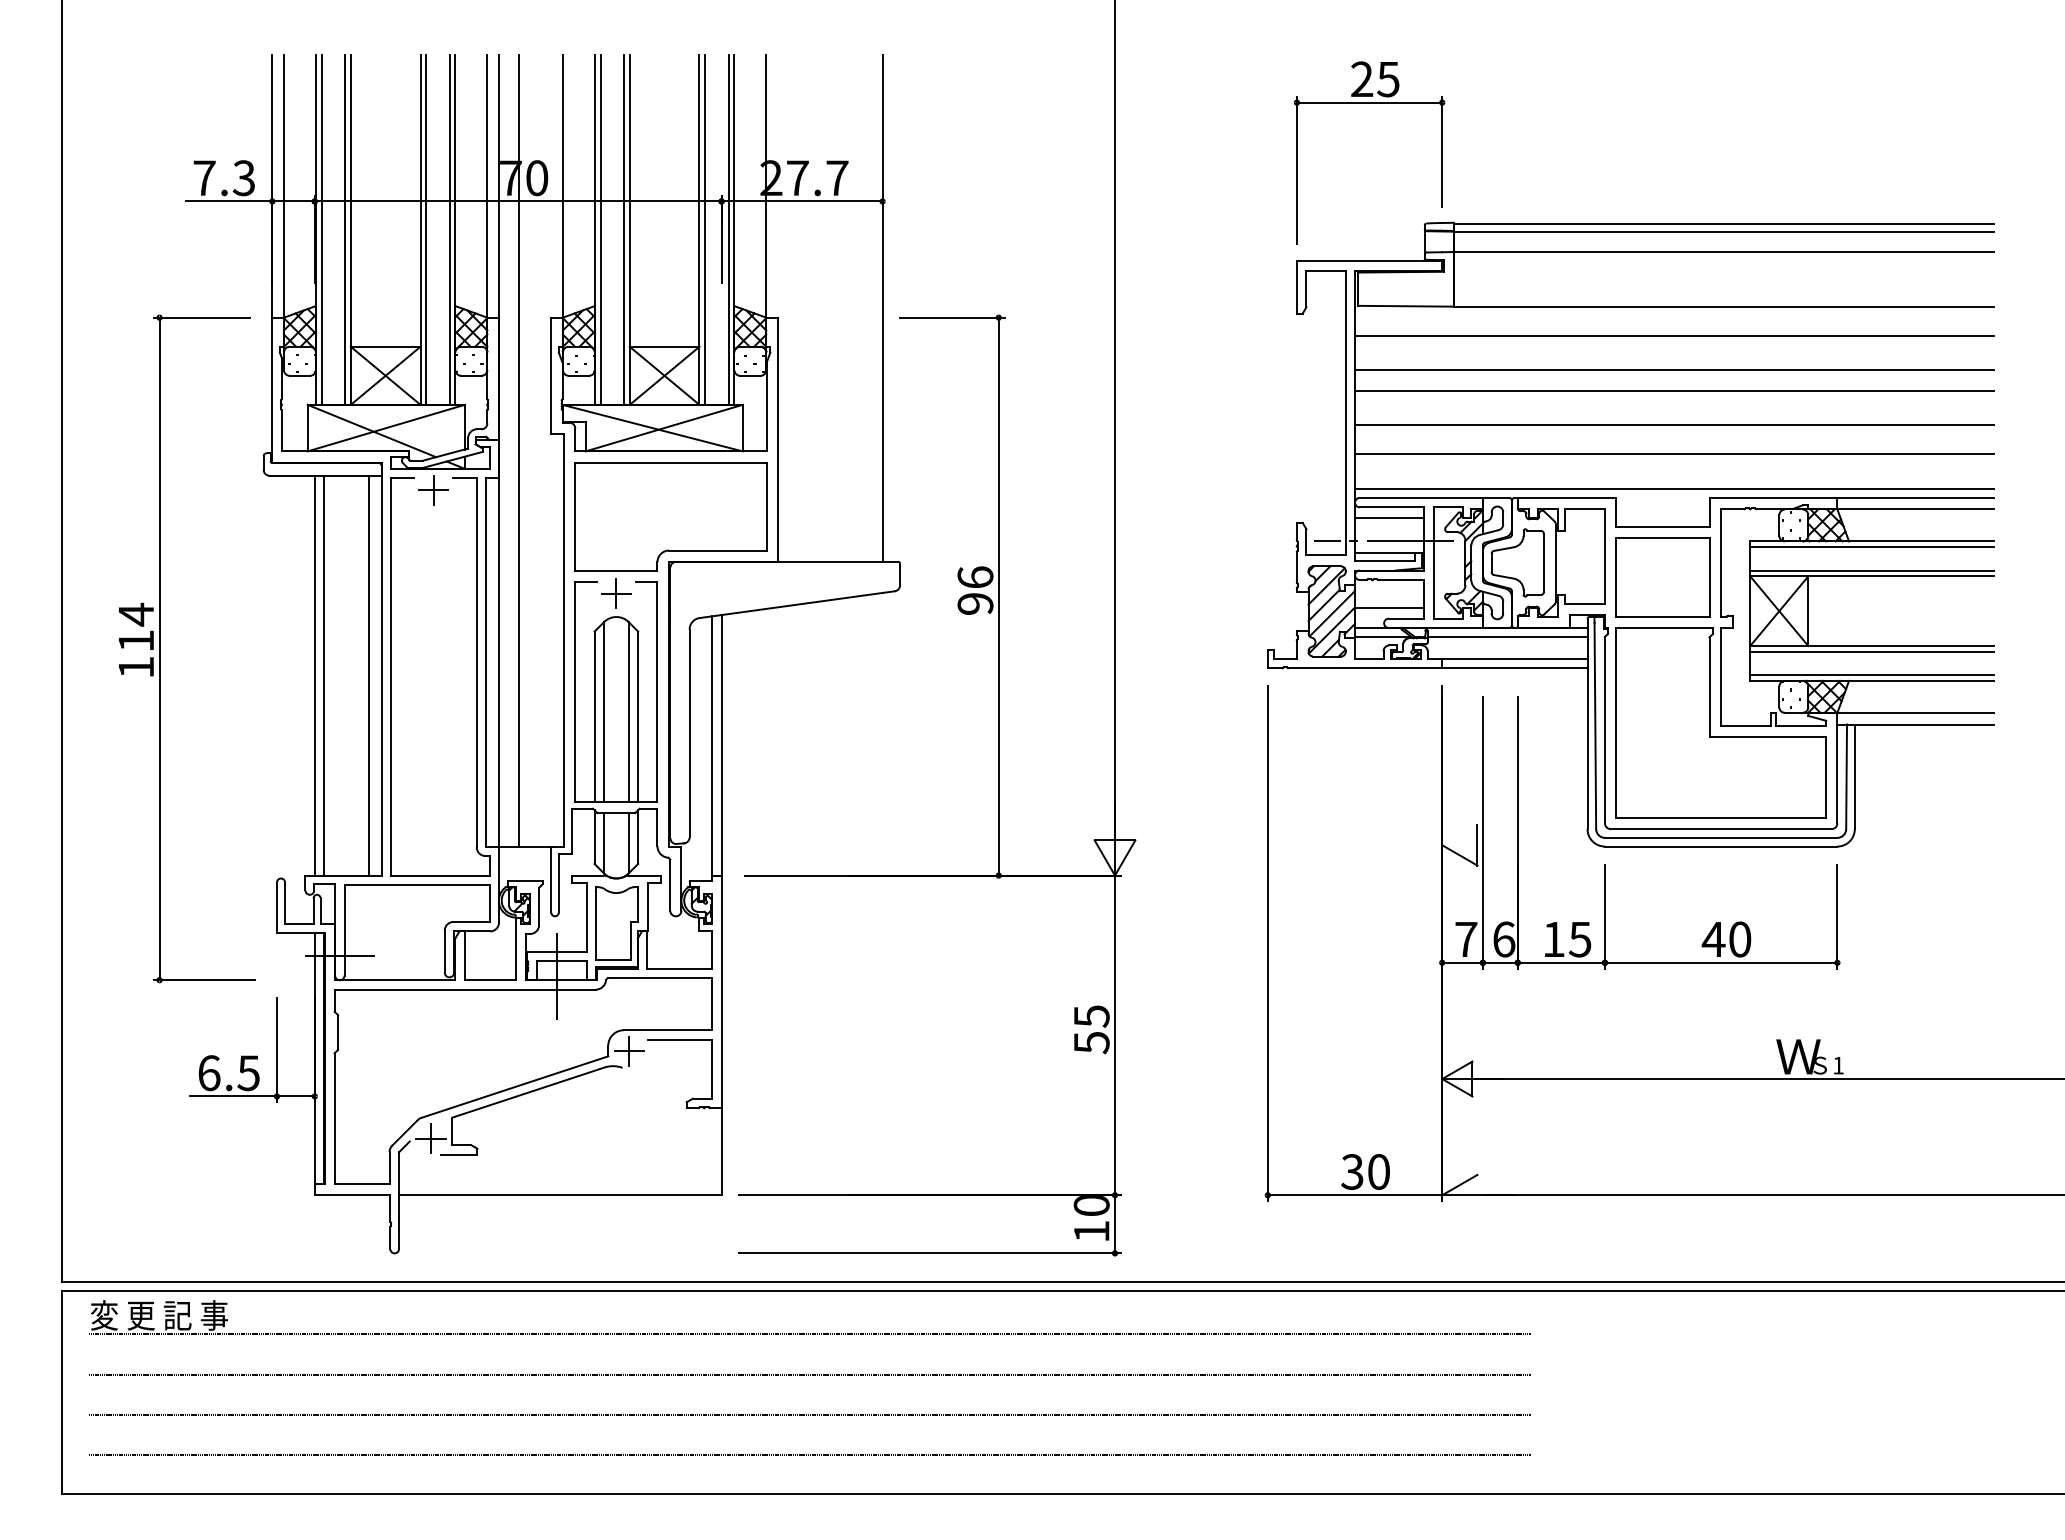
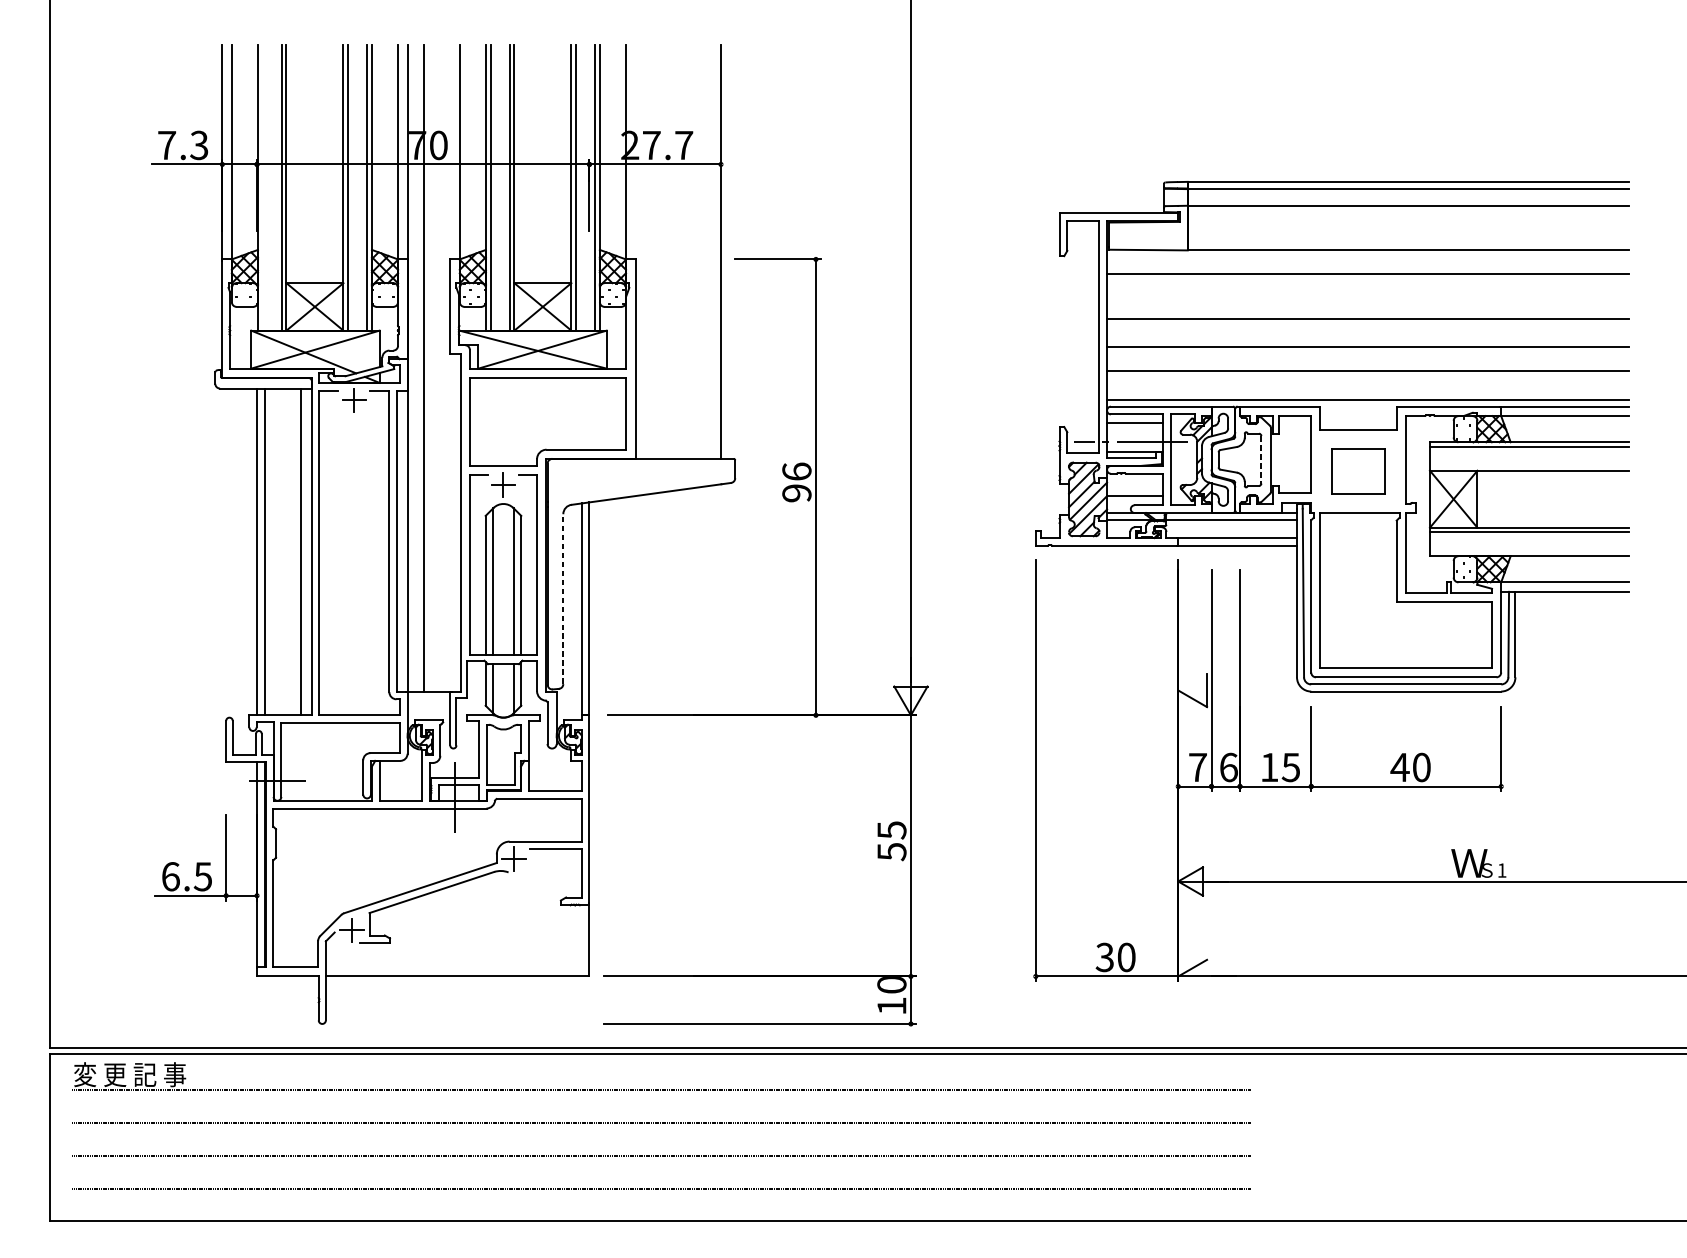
part: (1369, 103) -> (1118, 84), removed
line: (321, 229) -> (262, 187), removed
line: (1674, 370) -> (1368, 302), removed
line: (1543, 563) -> (1261, 460), solid -> dashed
line: (1872, 570) -> (1529, 465), removed
part: (1662, 577) -> (1358, 471), size x0.7
part: (160, 648) -> (130, 529), removed
line: (1872, 675) -> (1529, 551), removed
line: (689, 733) -> (563, 599), solid -> dashed

